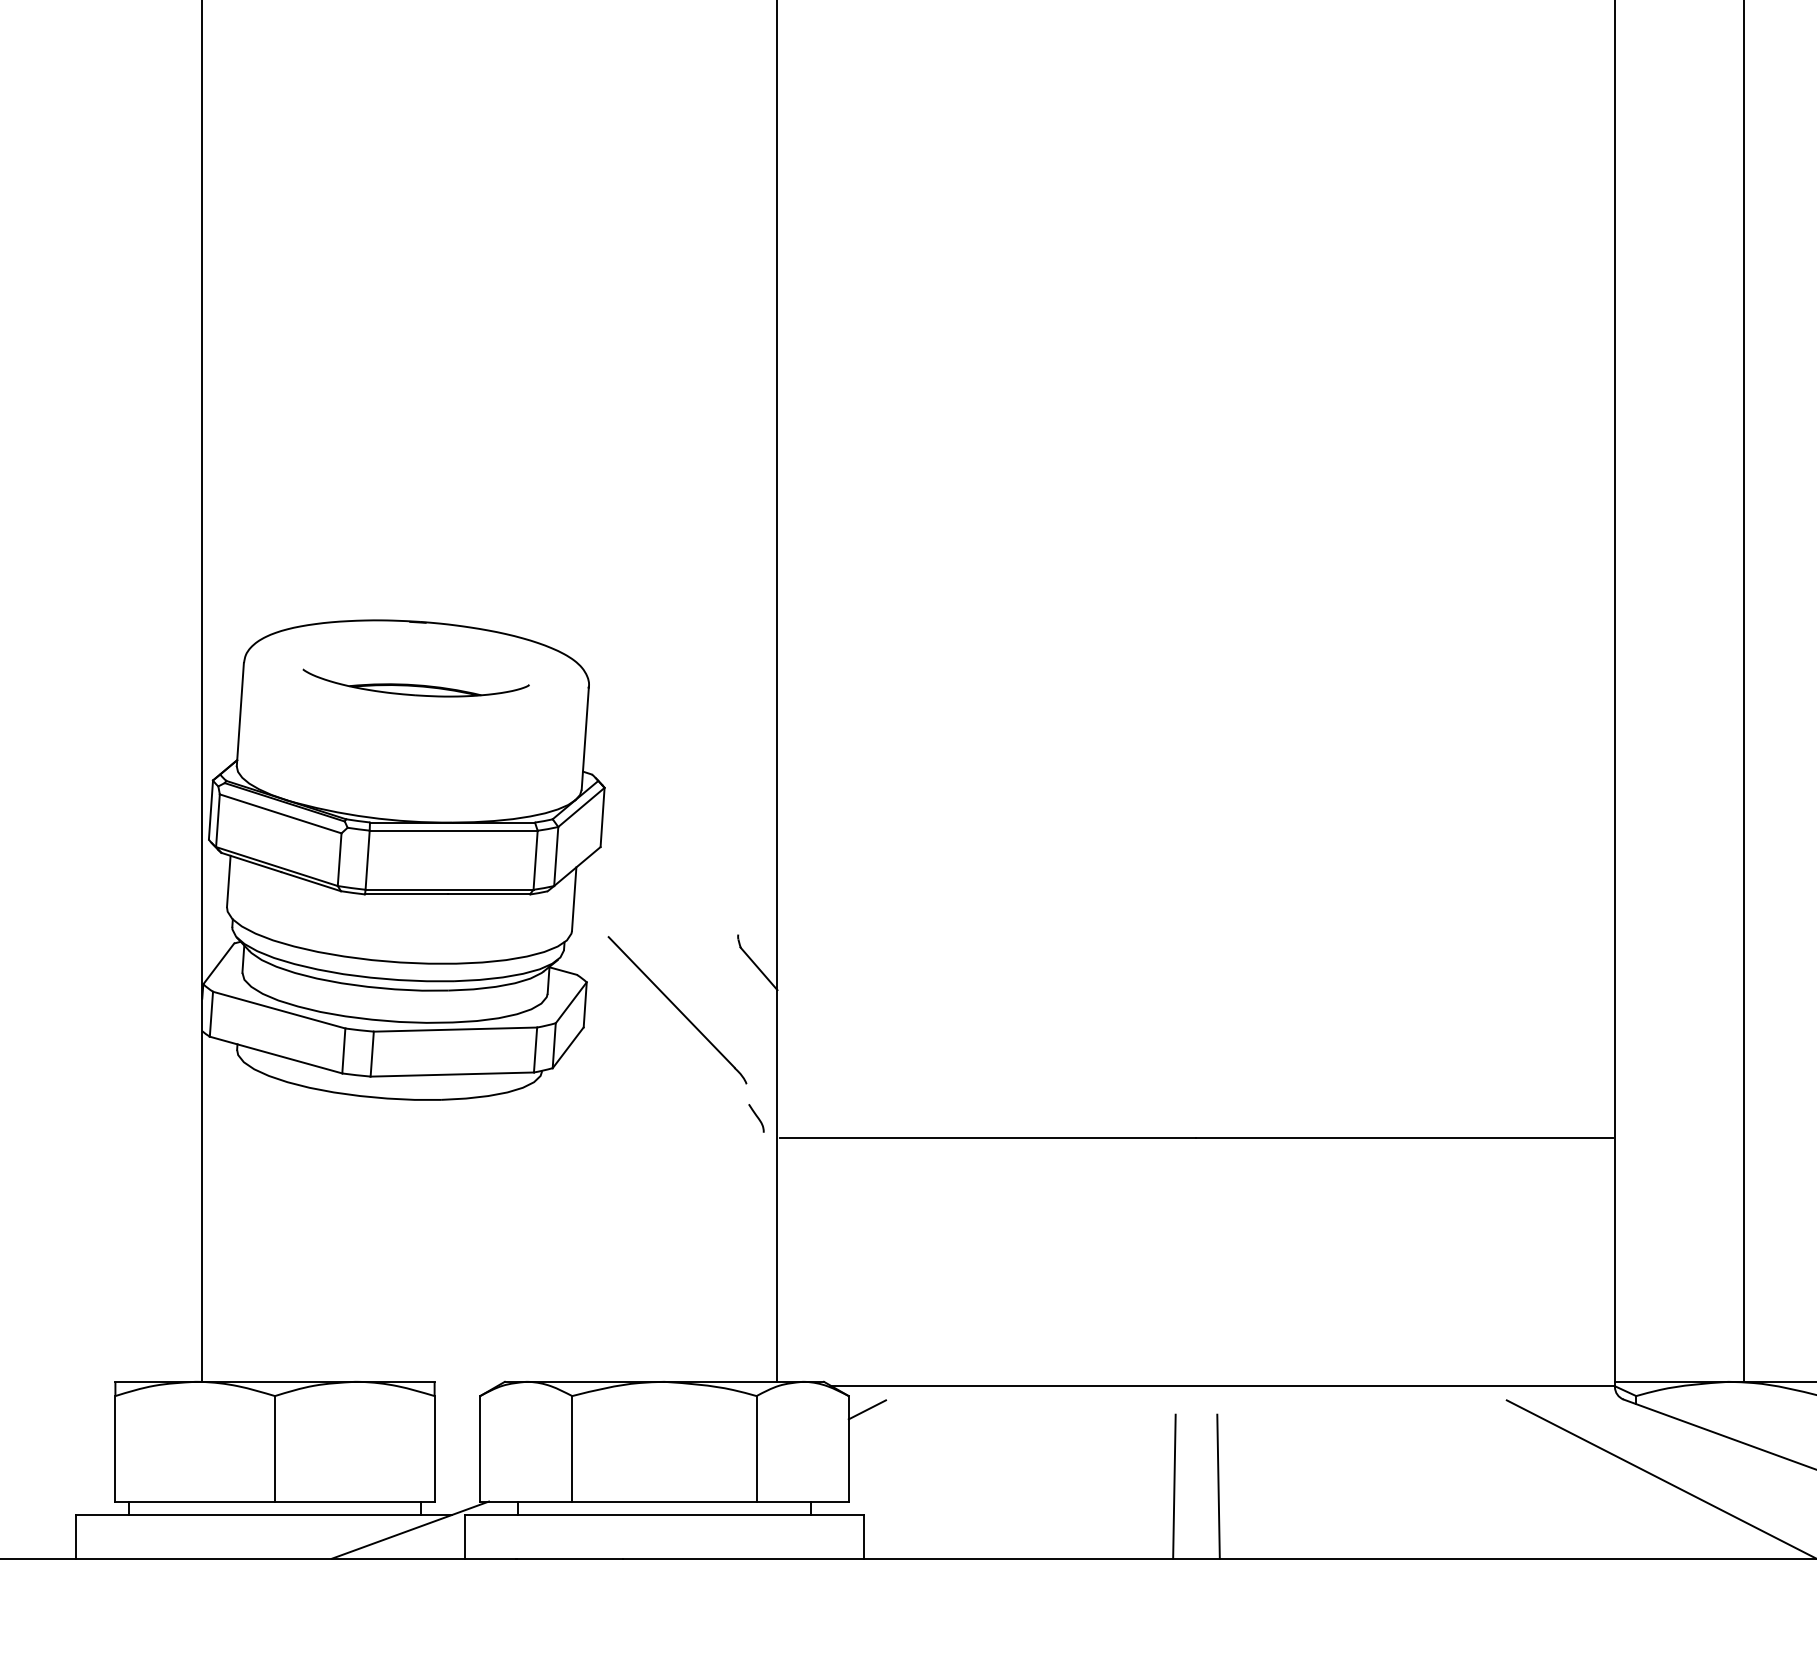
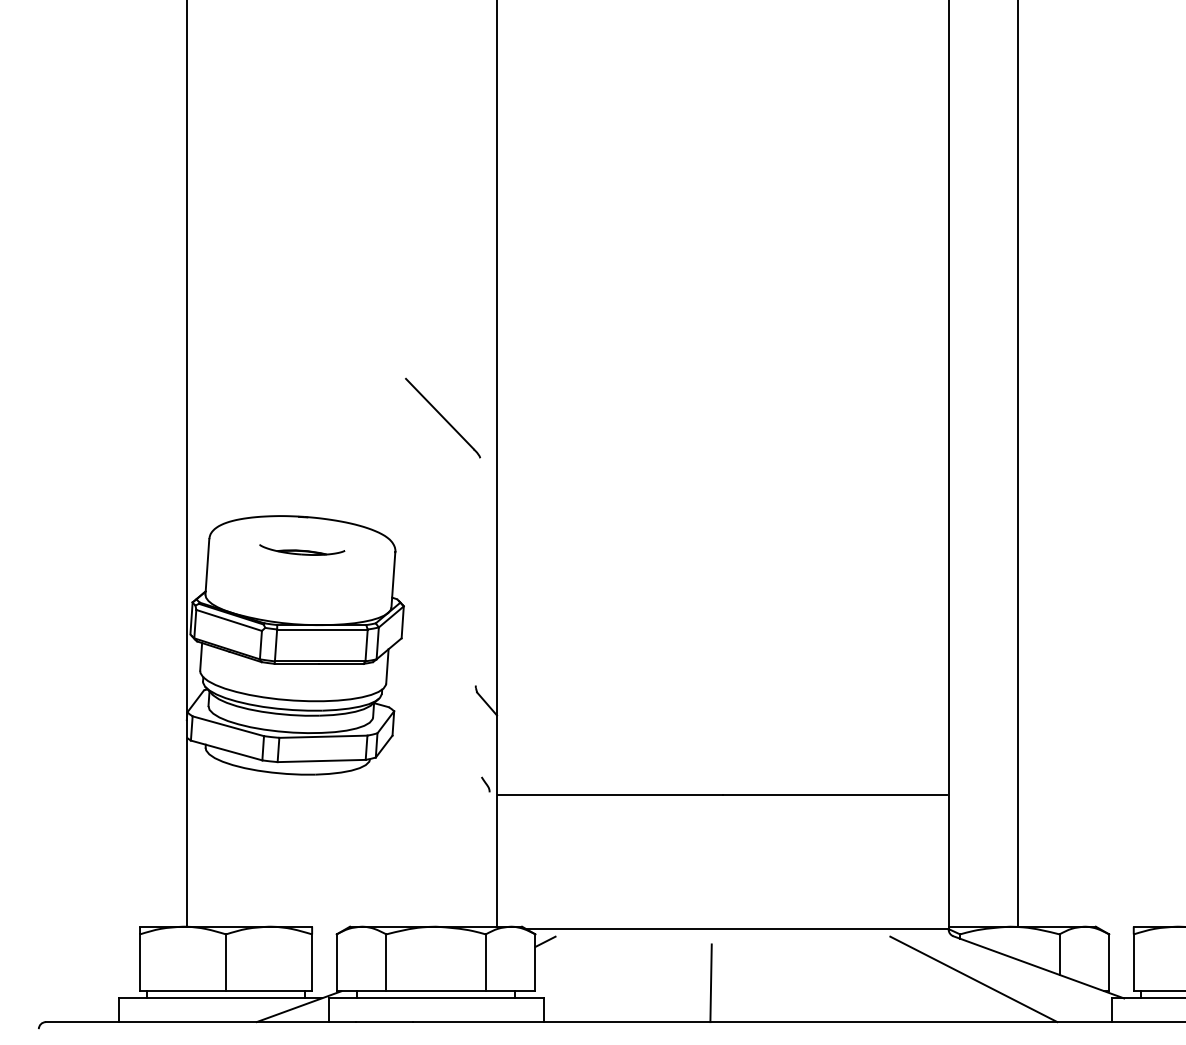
part: (416, 682) -> (302, 549), size x0.7
part: (676, 1008) -> (442, 417), moved
line: (1217, 1487) -> (734, 983), removed

